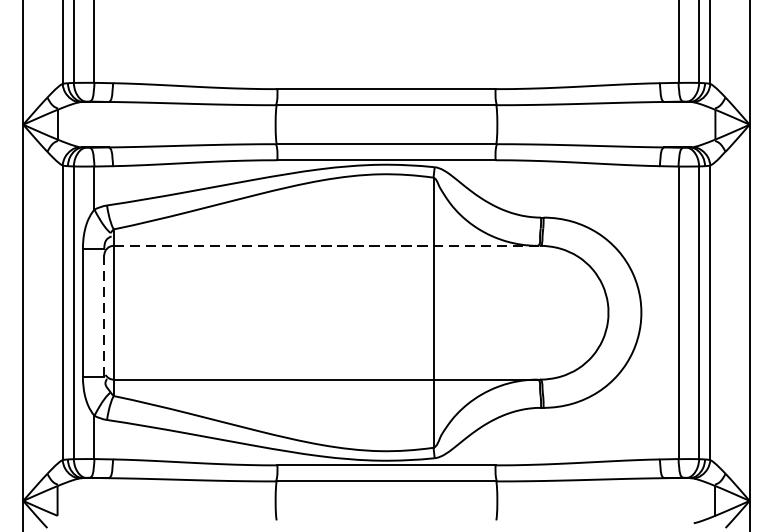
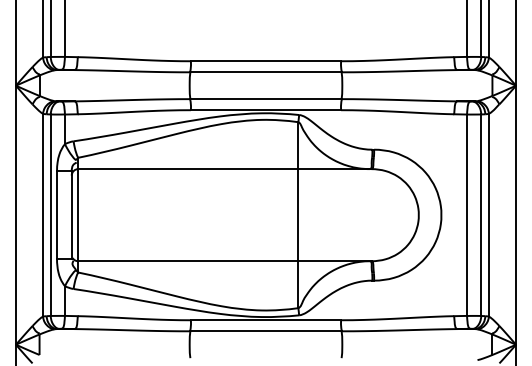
line: (326, 246) -> (224, 169), dashed -> solid
line: (103, 311) -> (71, 214), dashed -> solid

